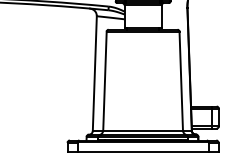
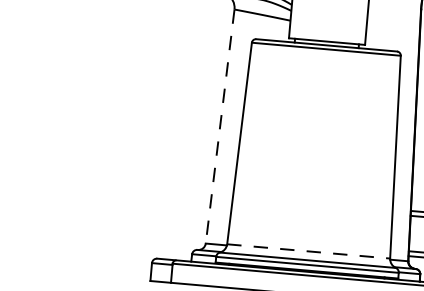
line: (94, 74) -> (219, 128), solid -> dashed
line: (143, 130) -> (309, 251), solid -> dashed

